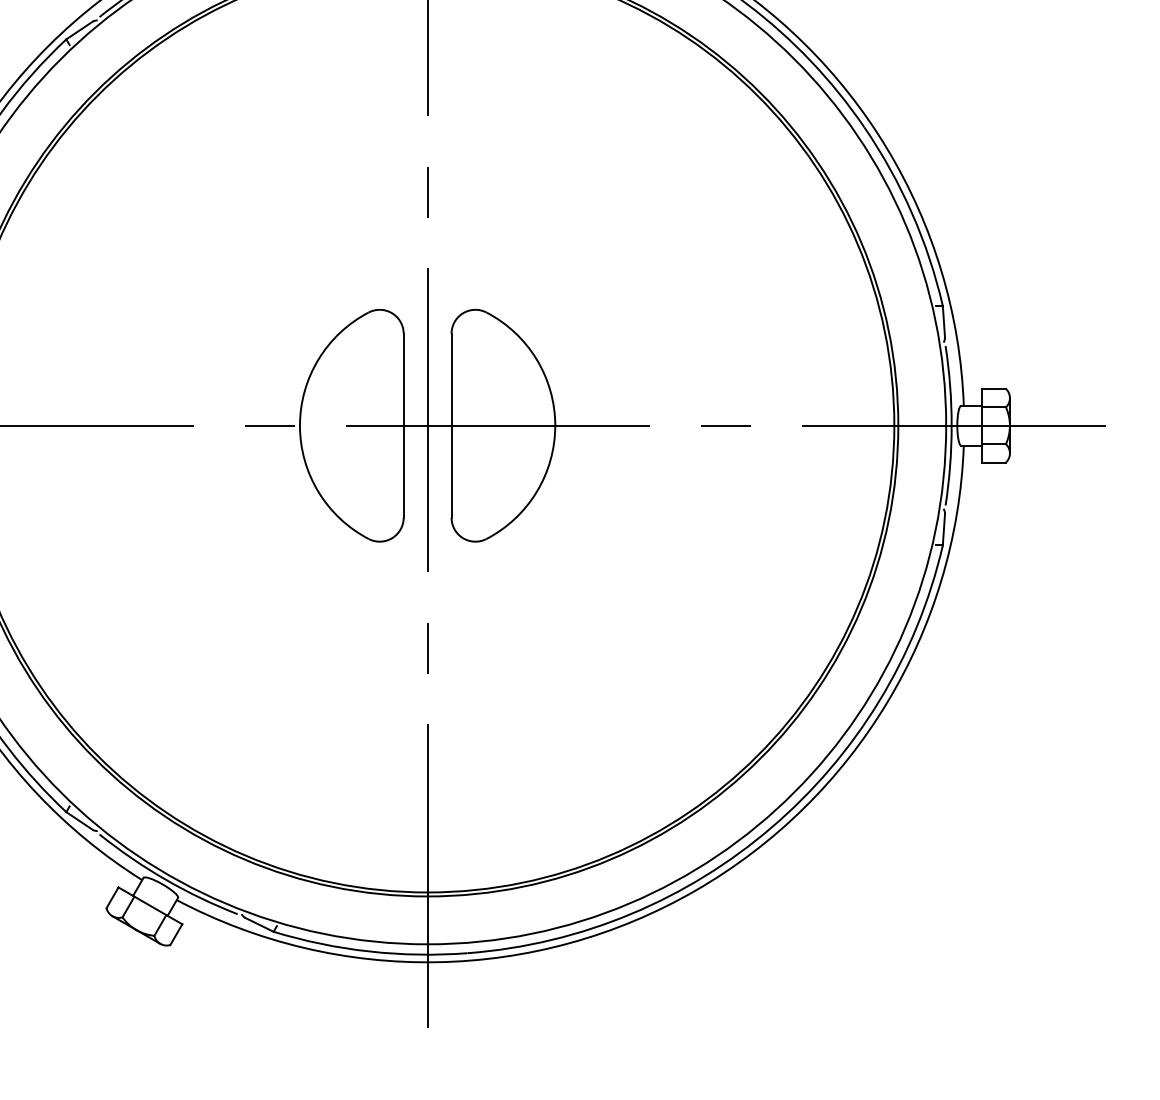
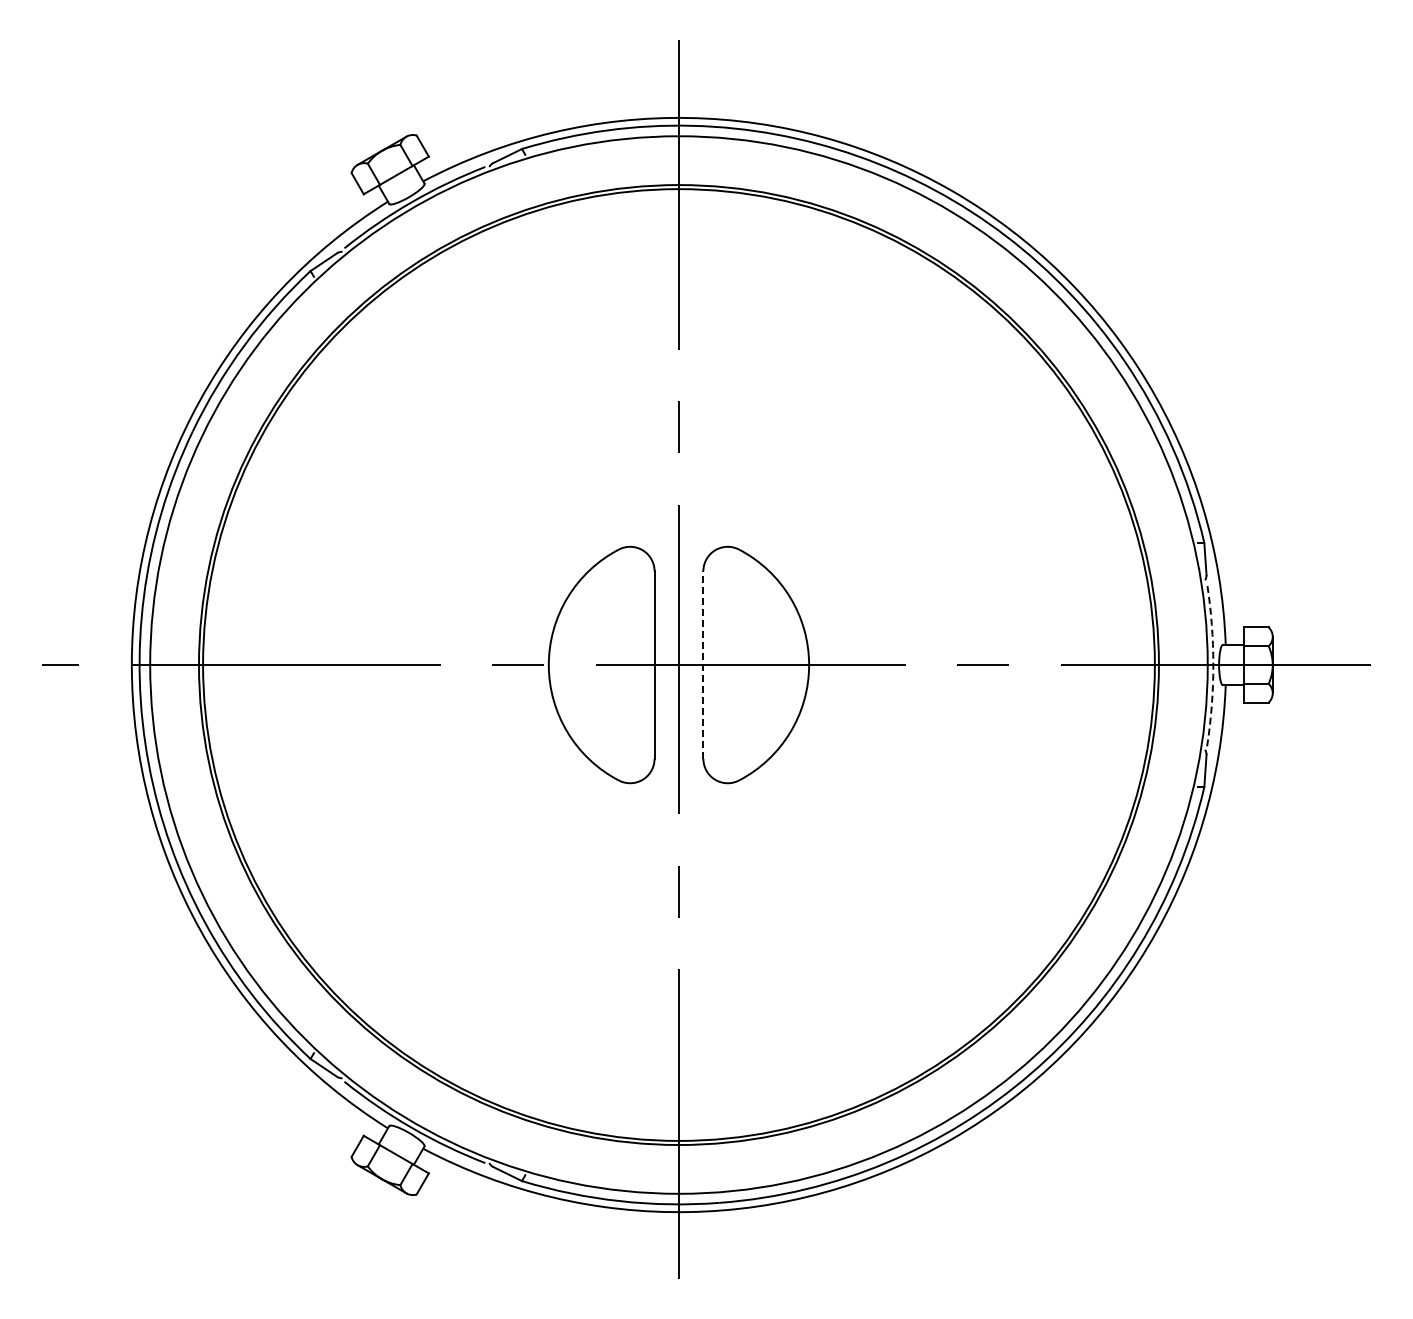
line: (451, 426) -> (703, 665), solid -> dashed
arc: (951, 426) -> (1213, 665), solid -> dashed

